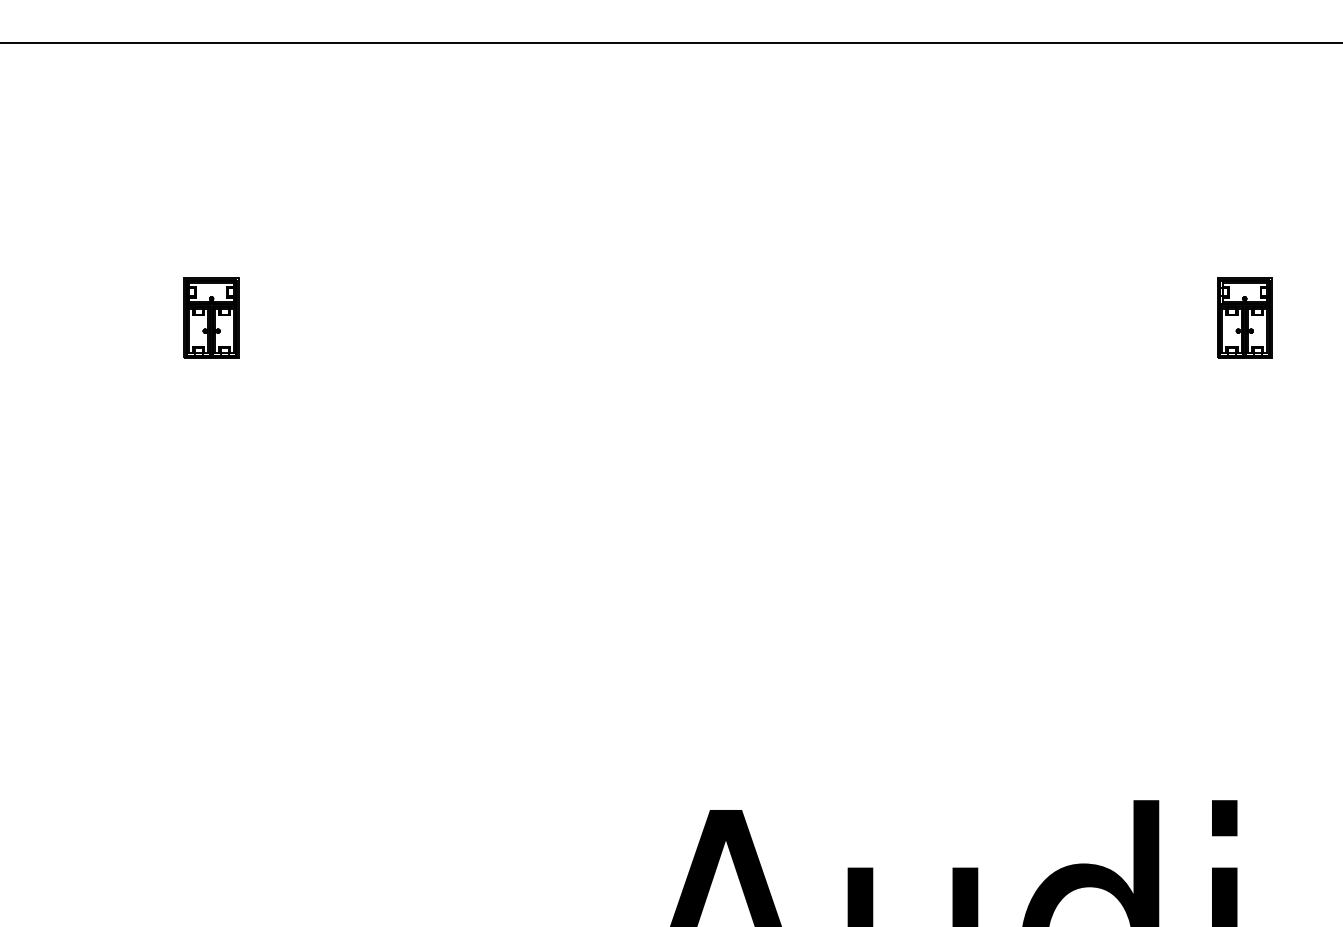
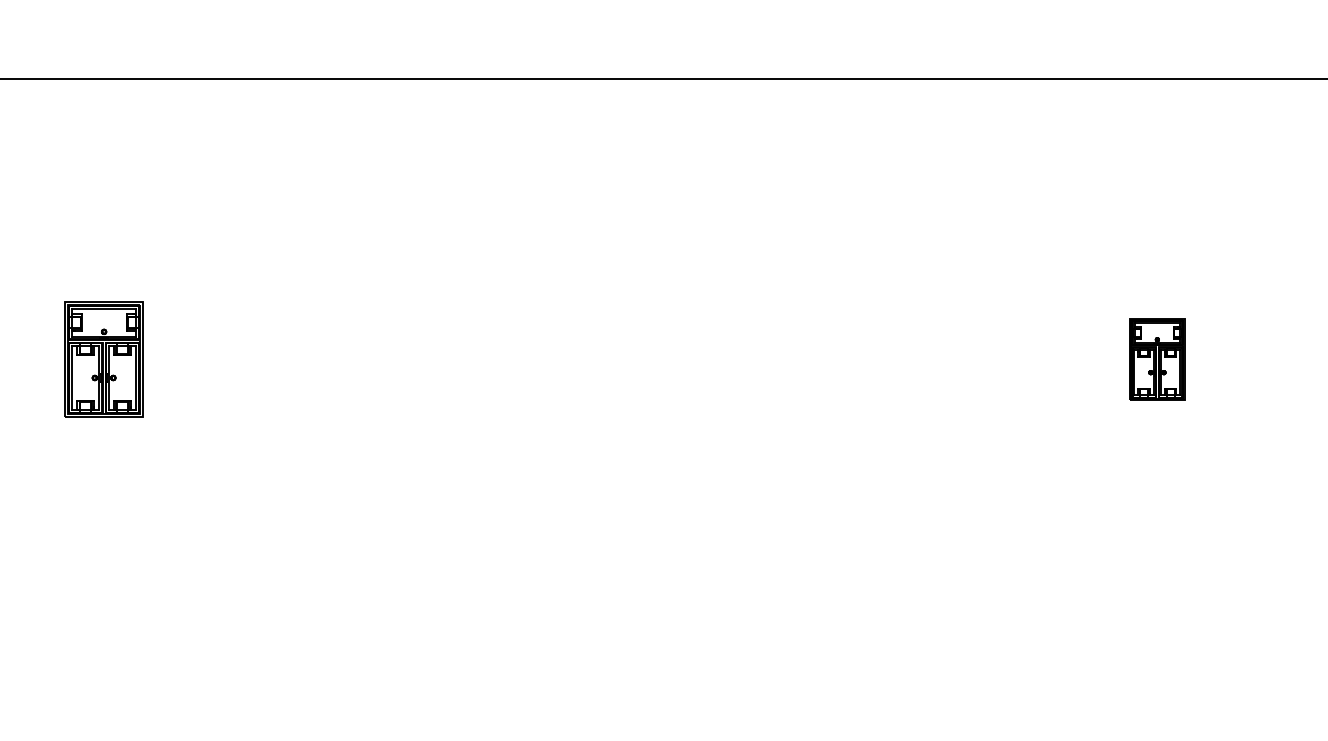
part: (211, 317) -> (103, 358), size x1.4

